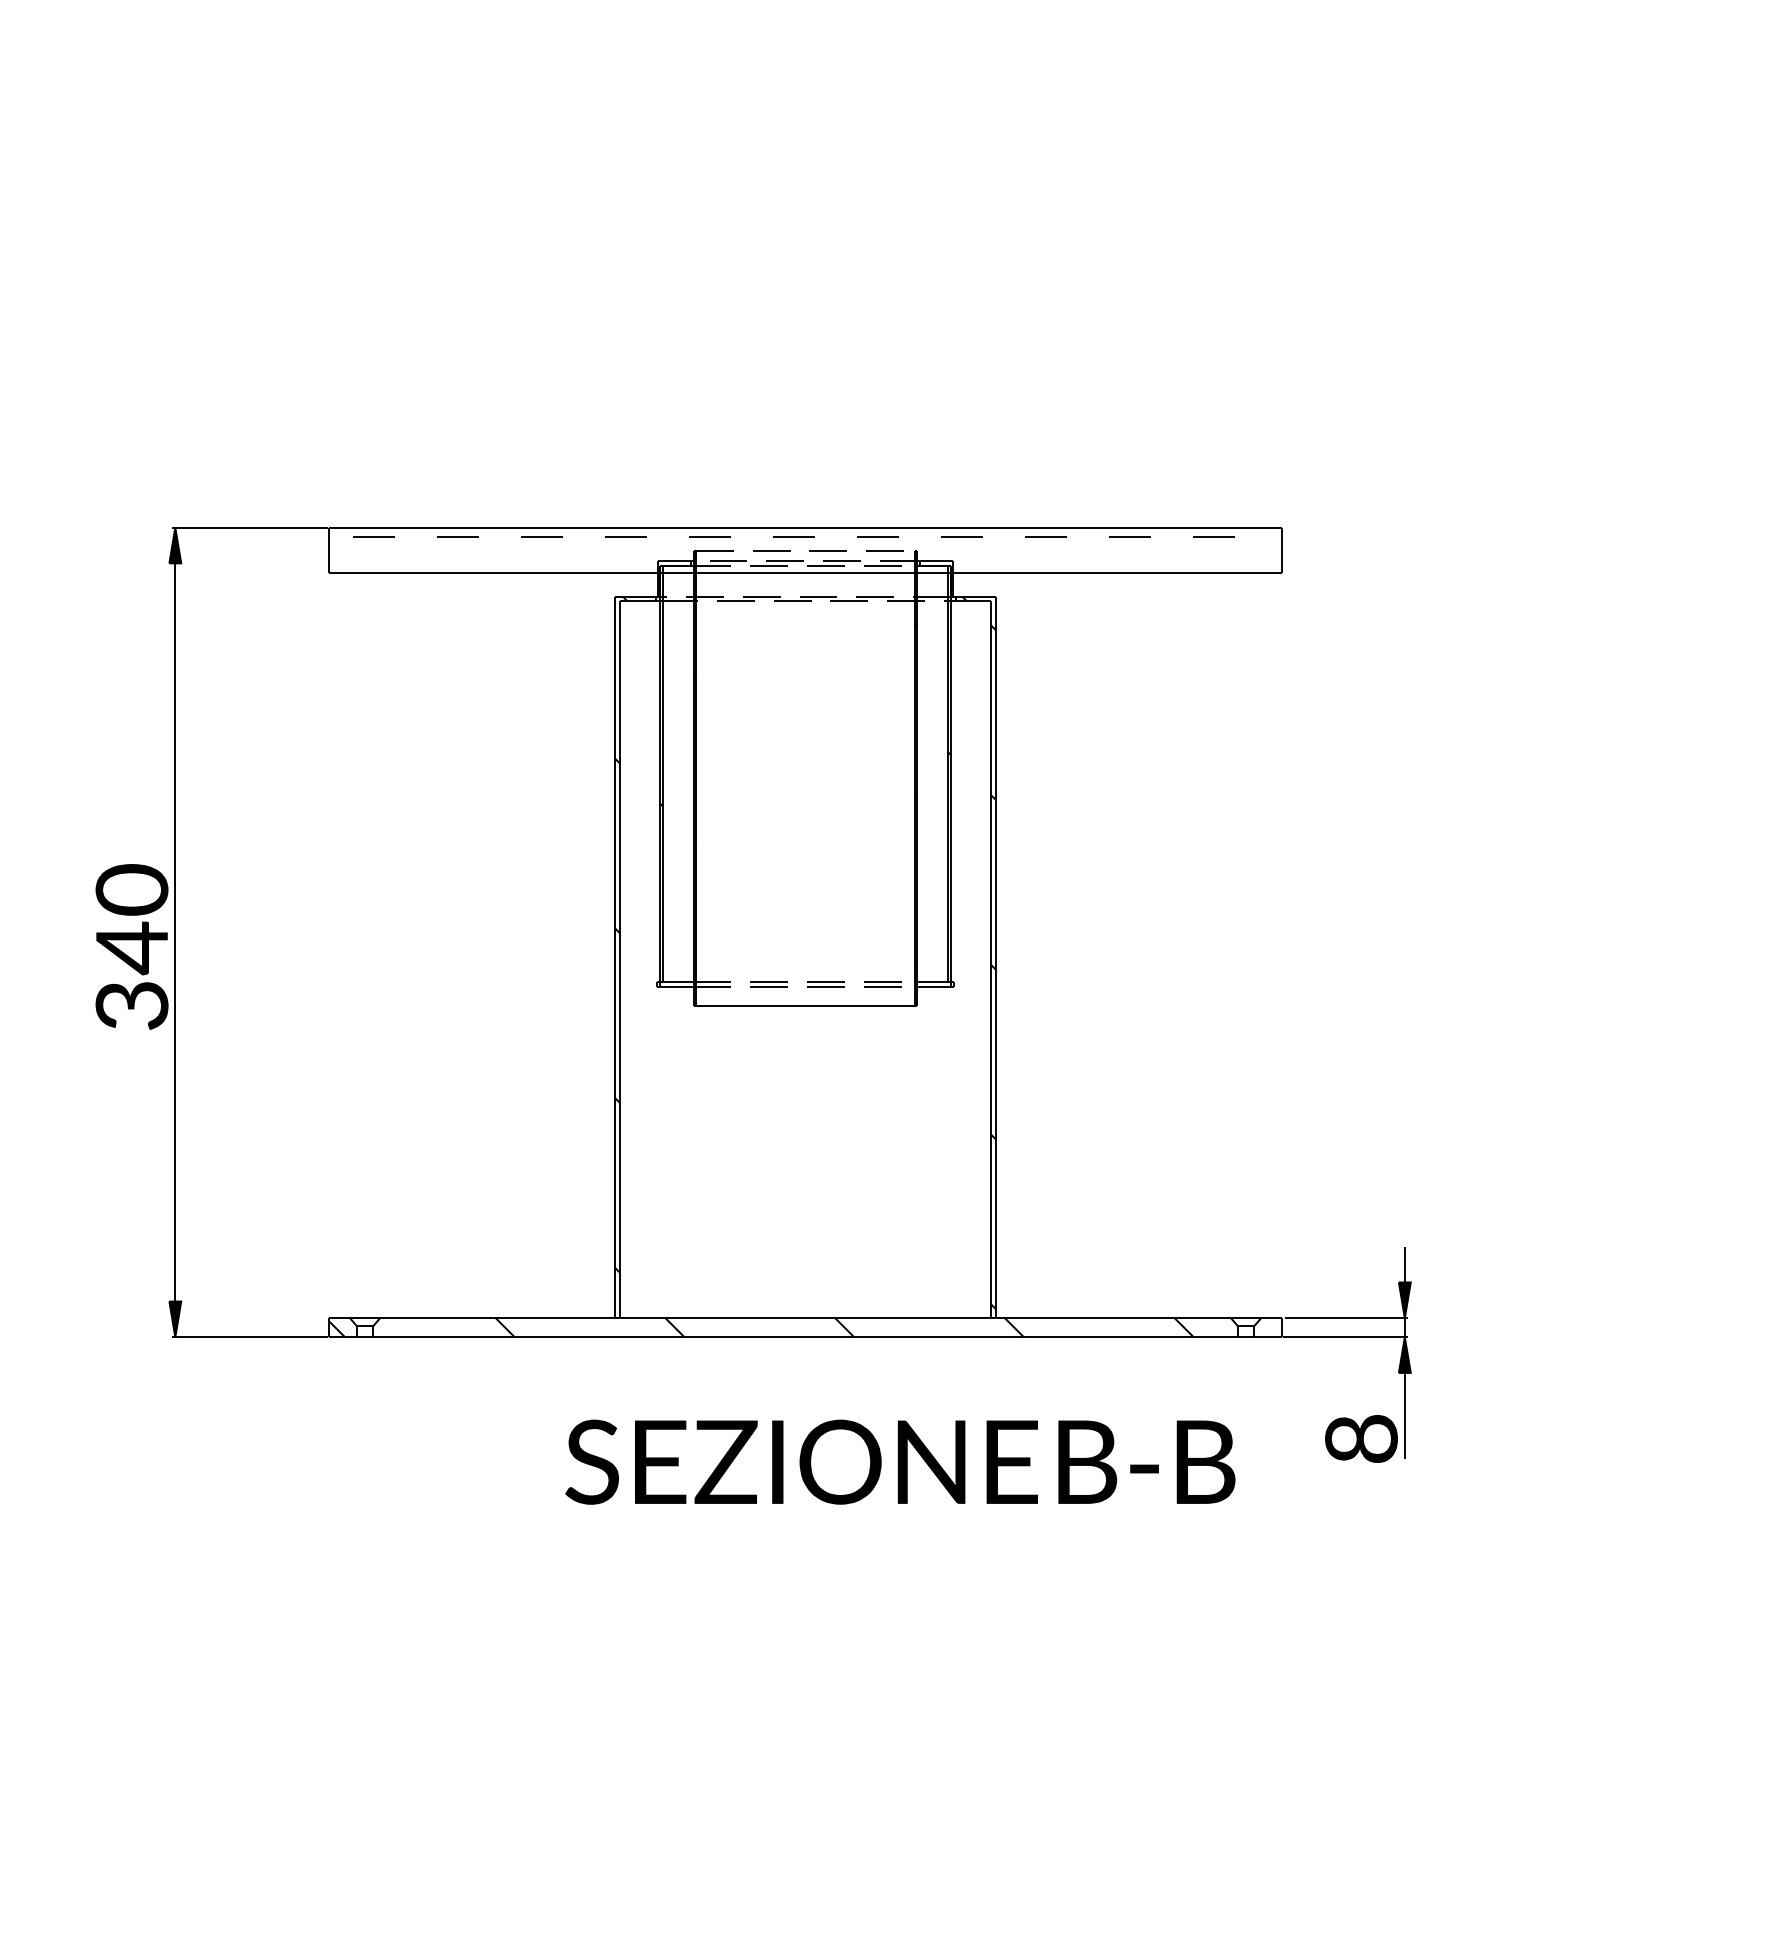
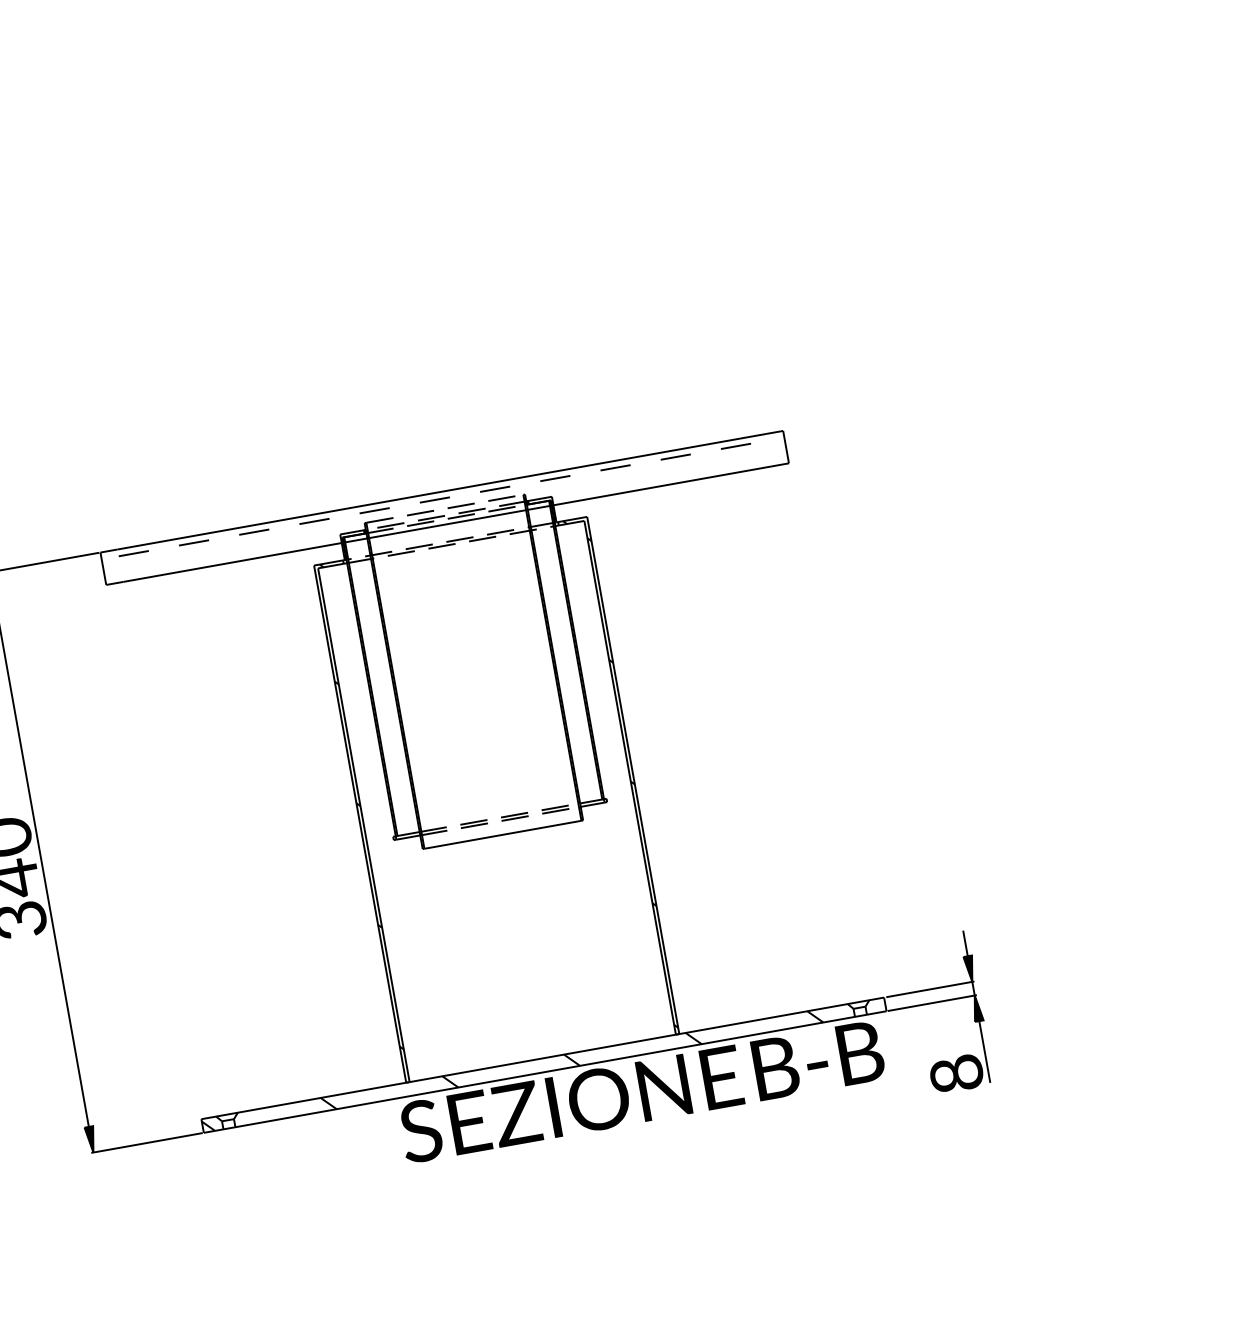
text: (900, 1461) -> (641, 1091), moved

